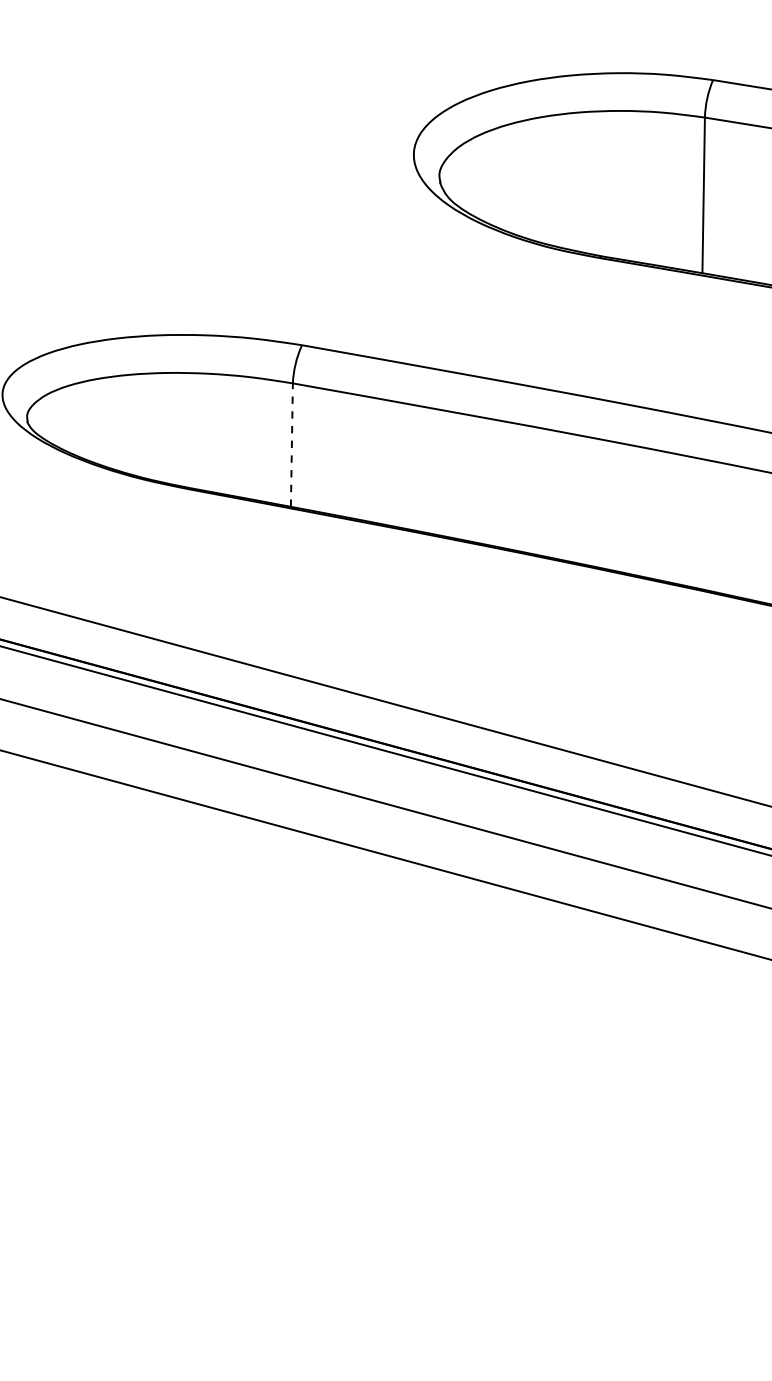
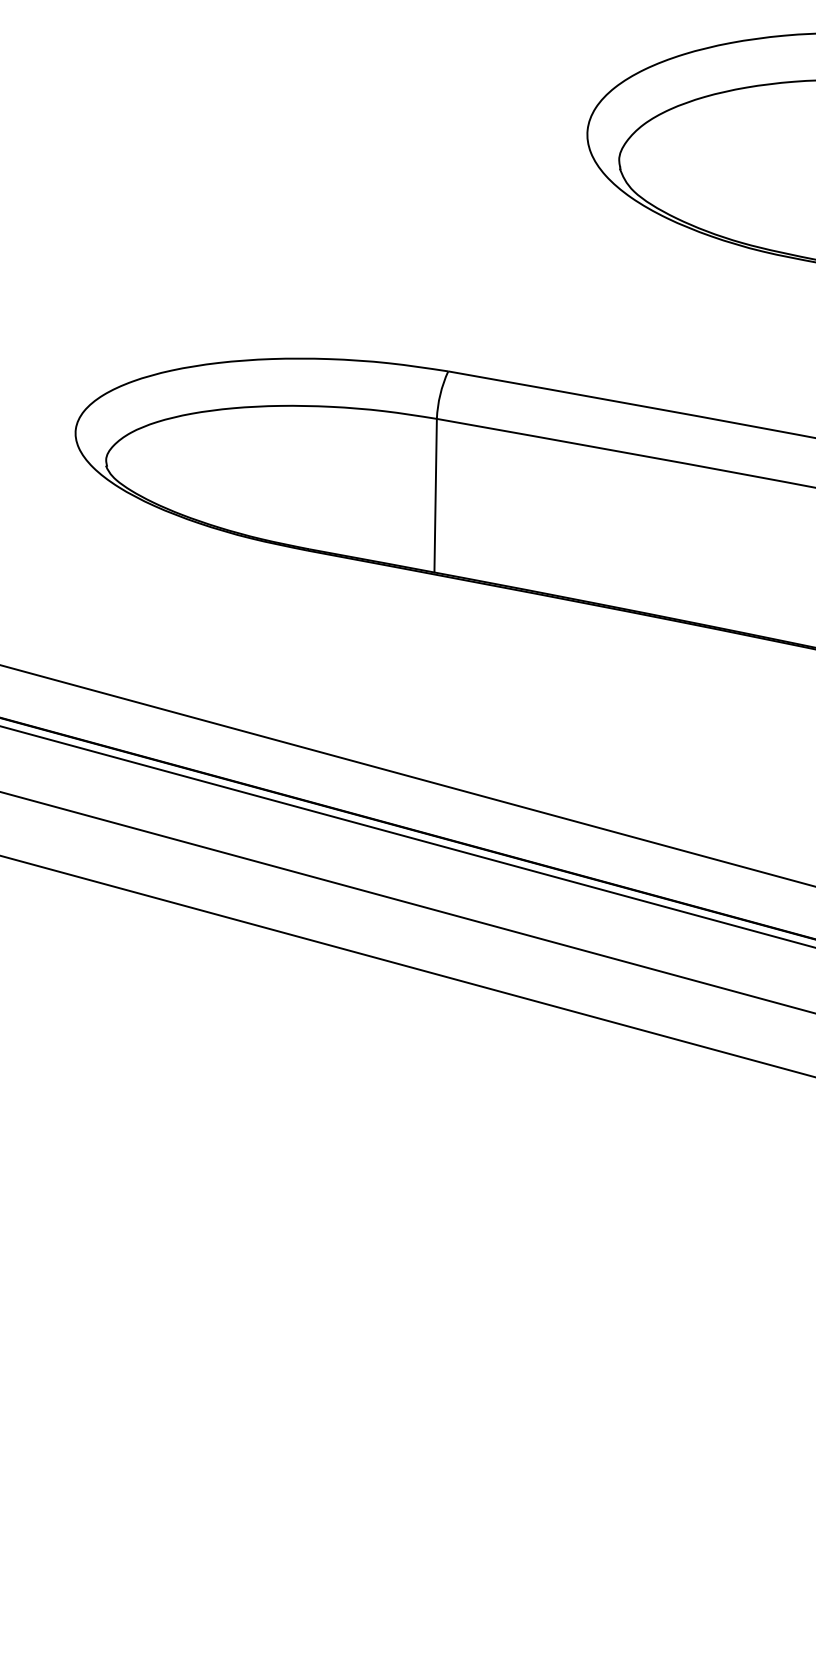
line: (291, 445) -> (435, 496), dashed -> solid

